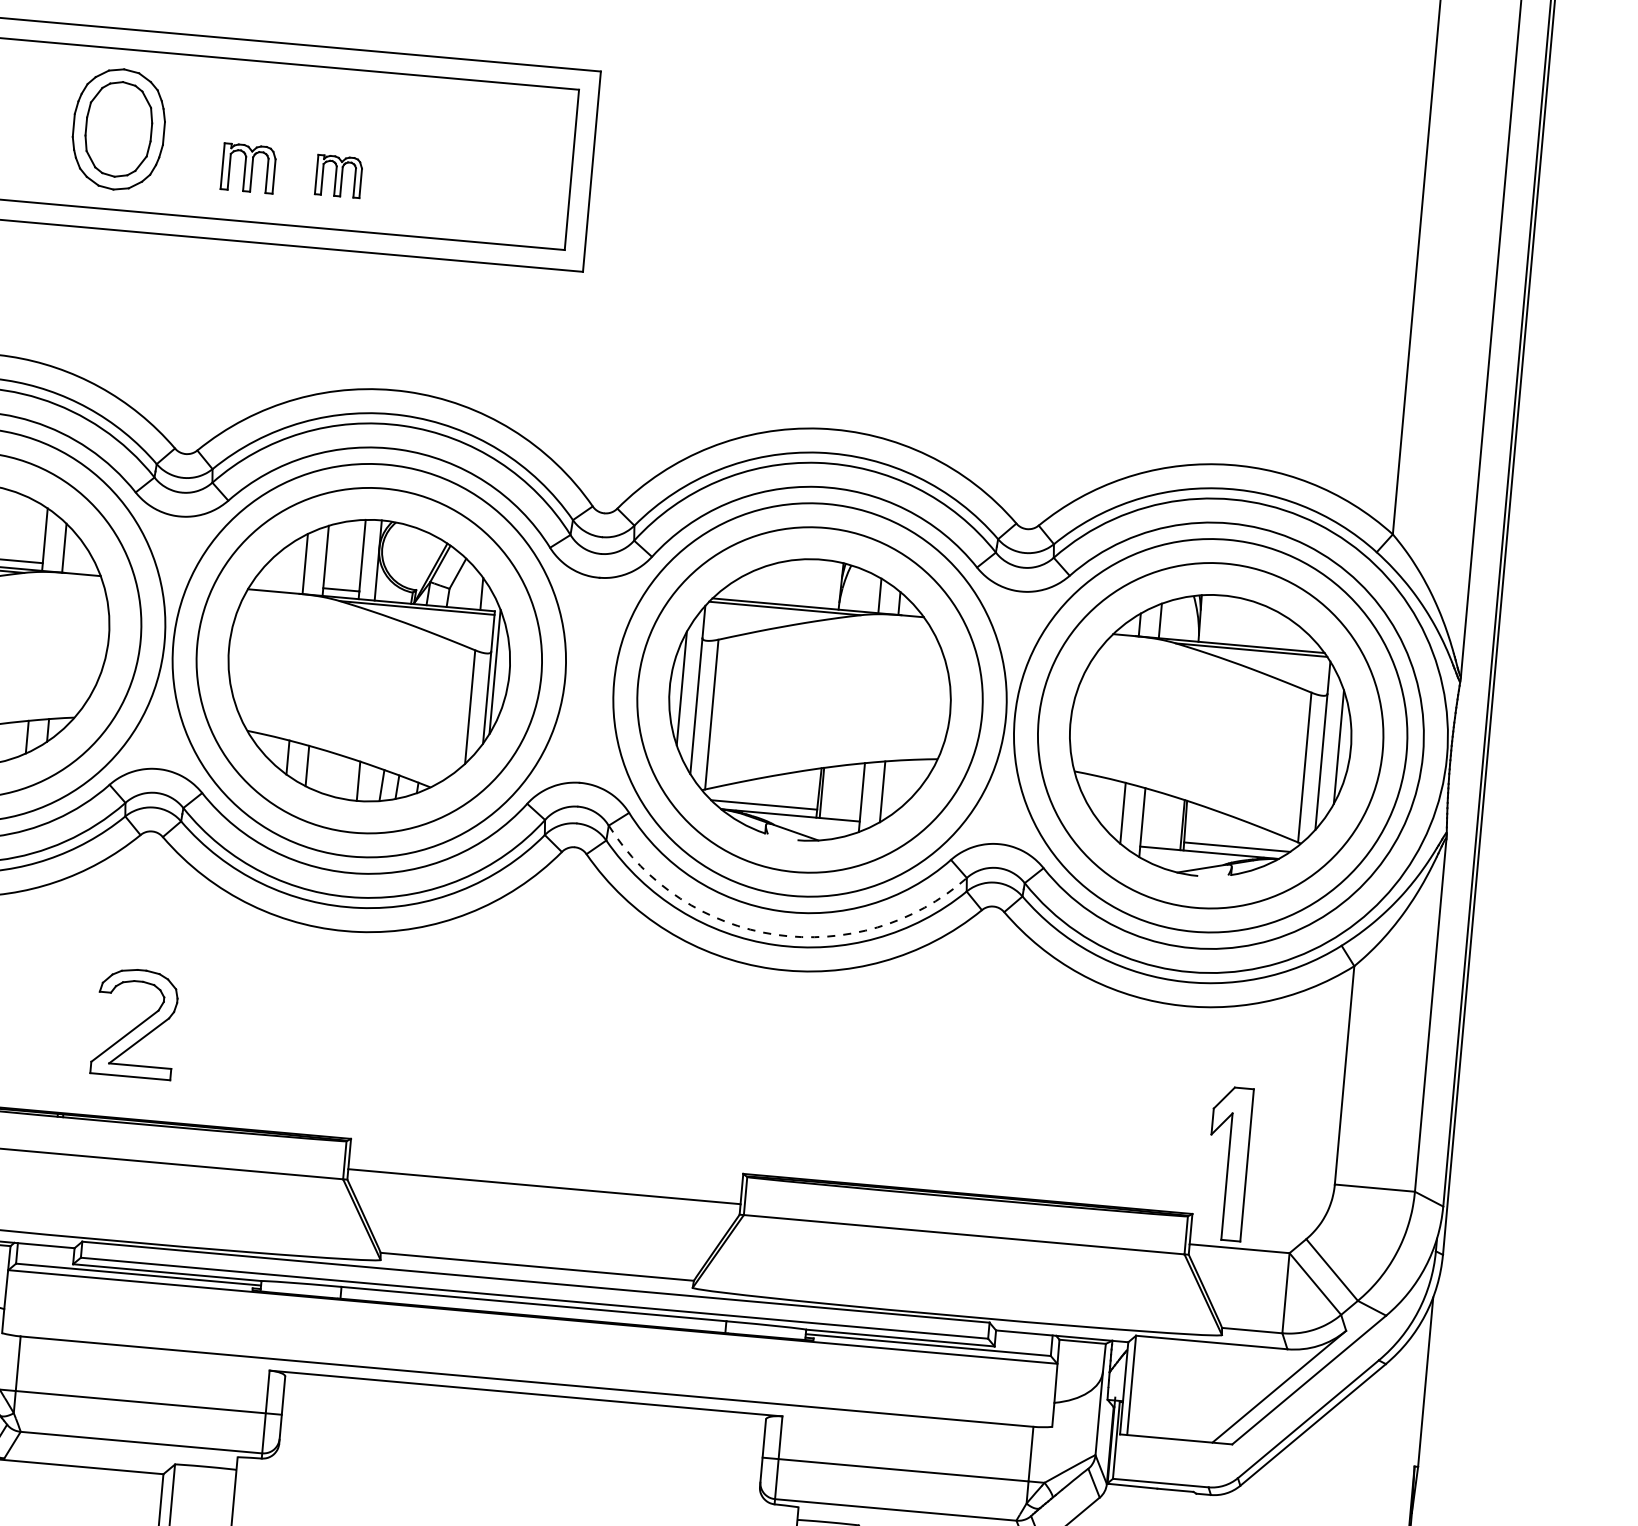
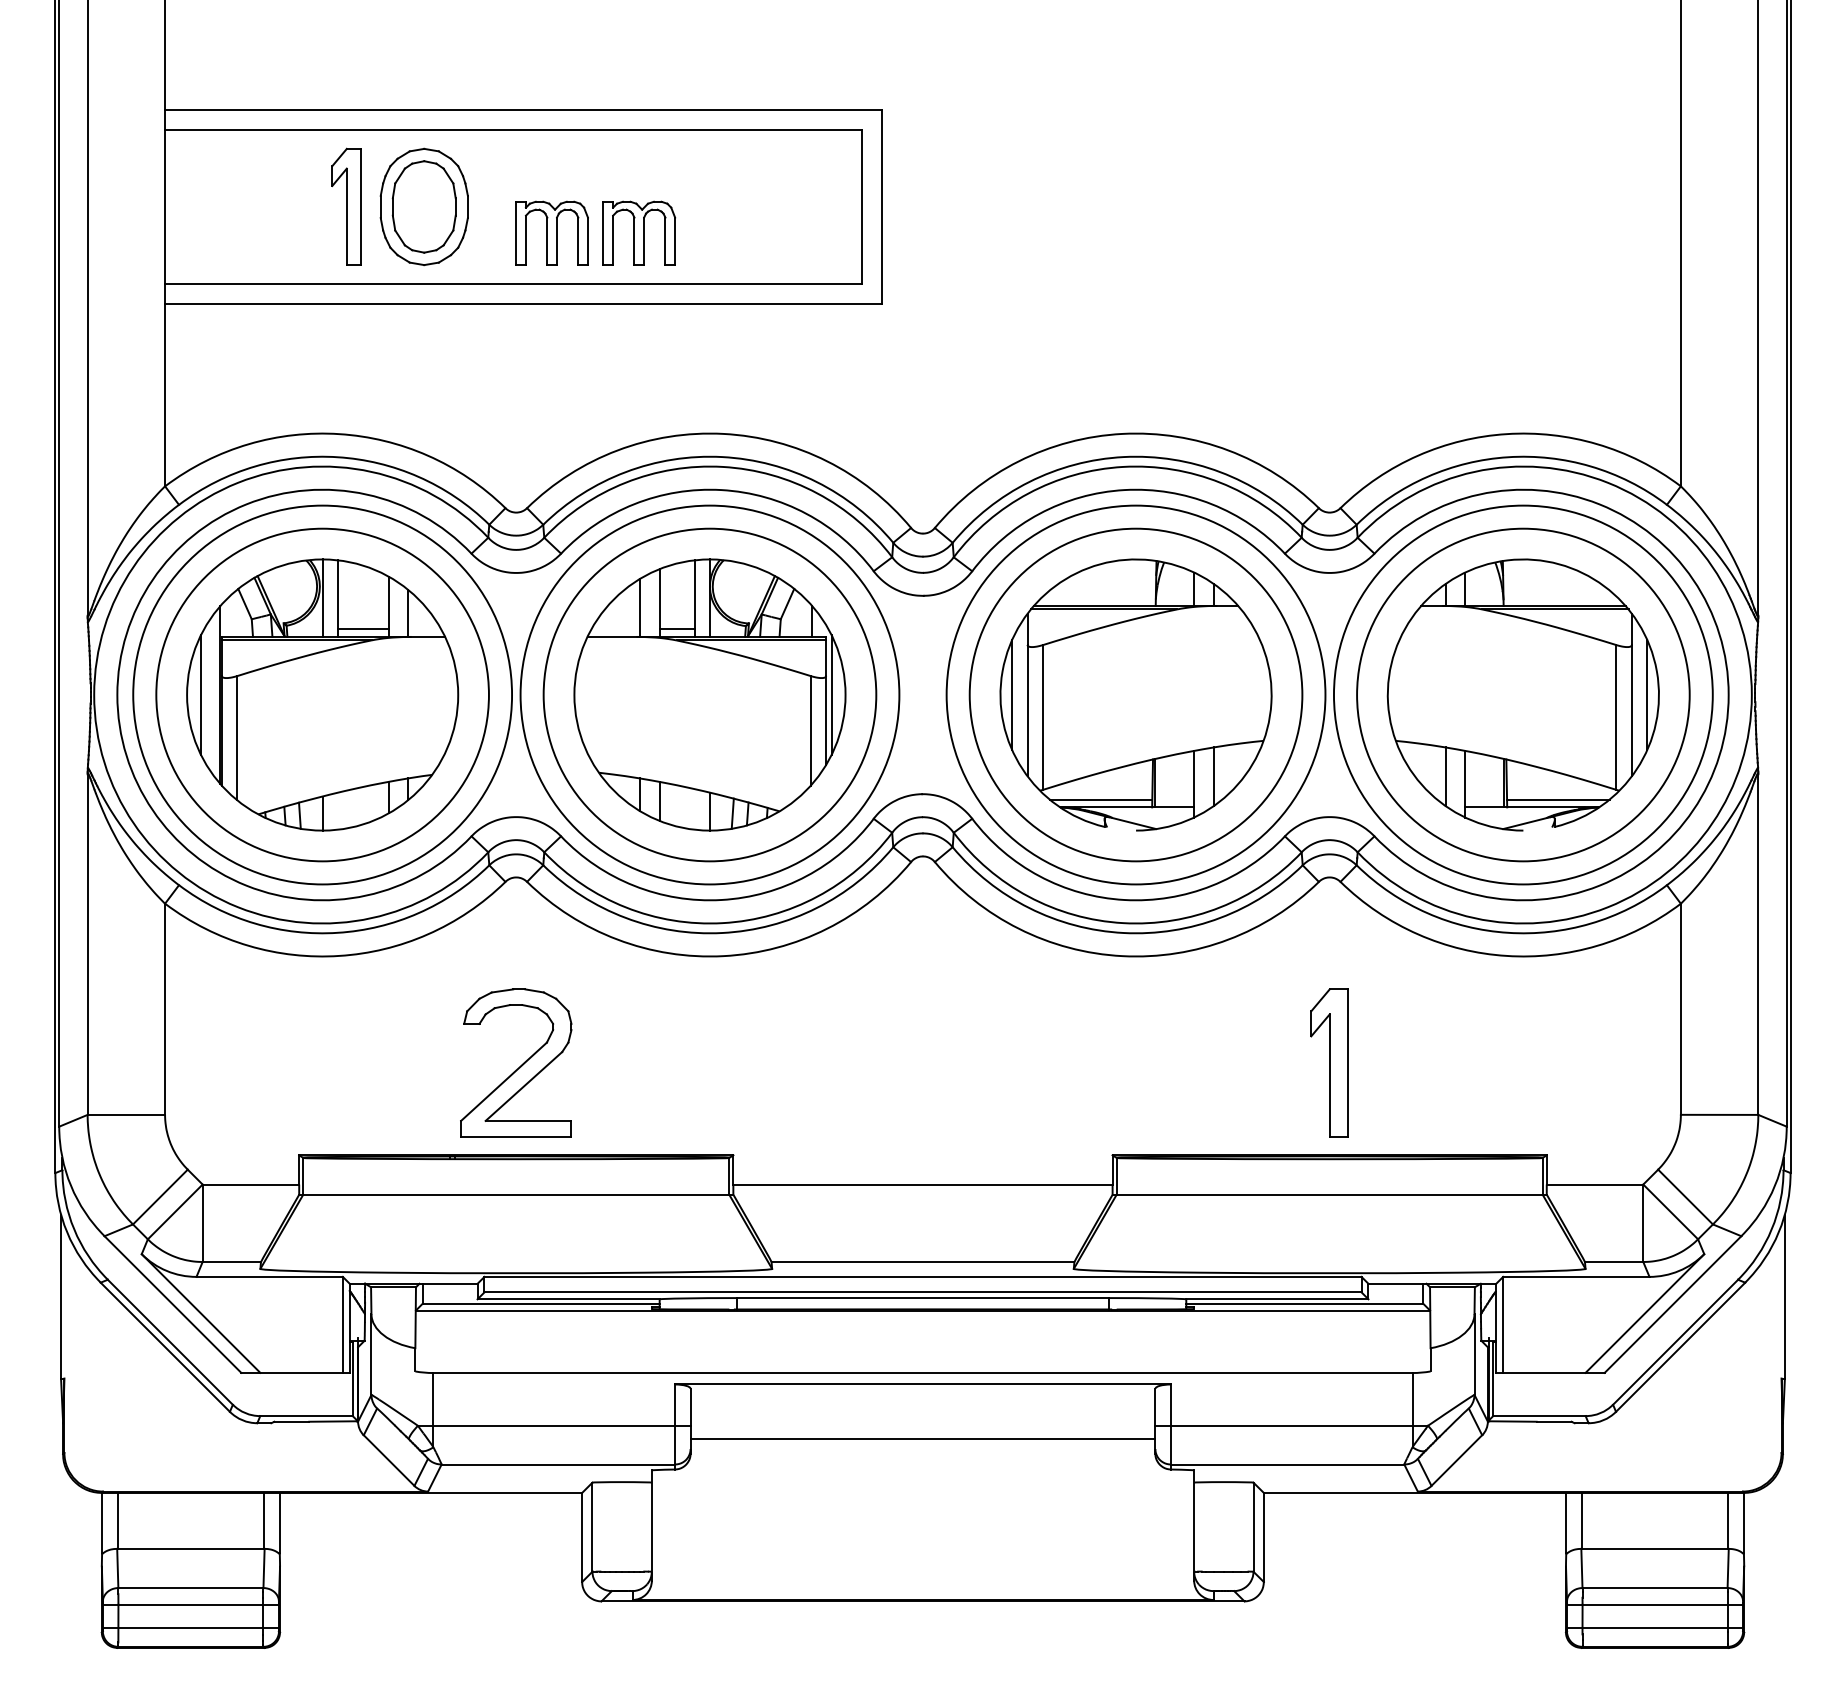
part: (38, 121) -> (346, 206), added
part: (248, 167) -> (551, 232), size x1.43
part: (339, 175) -> (639, 232), size x1.67
arc: (775, 935) -> (1123, 923), dashed -> solid
part: (135, 1022) -> (516, 1062), size x1.43
part: (1227, 1163) -> (1329, 1062), moved
line: (520, 1449) -> (922, 1438), added

